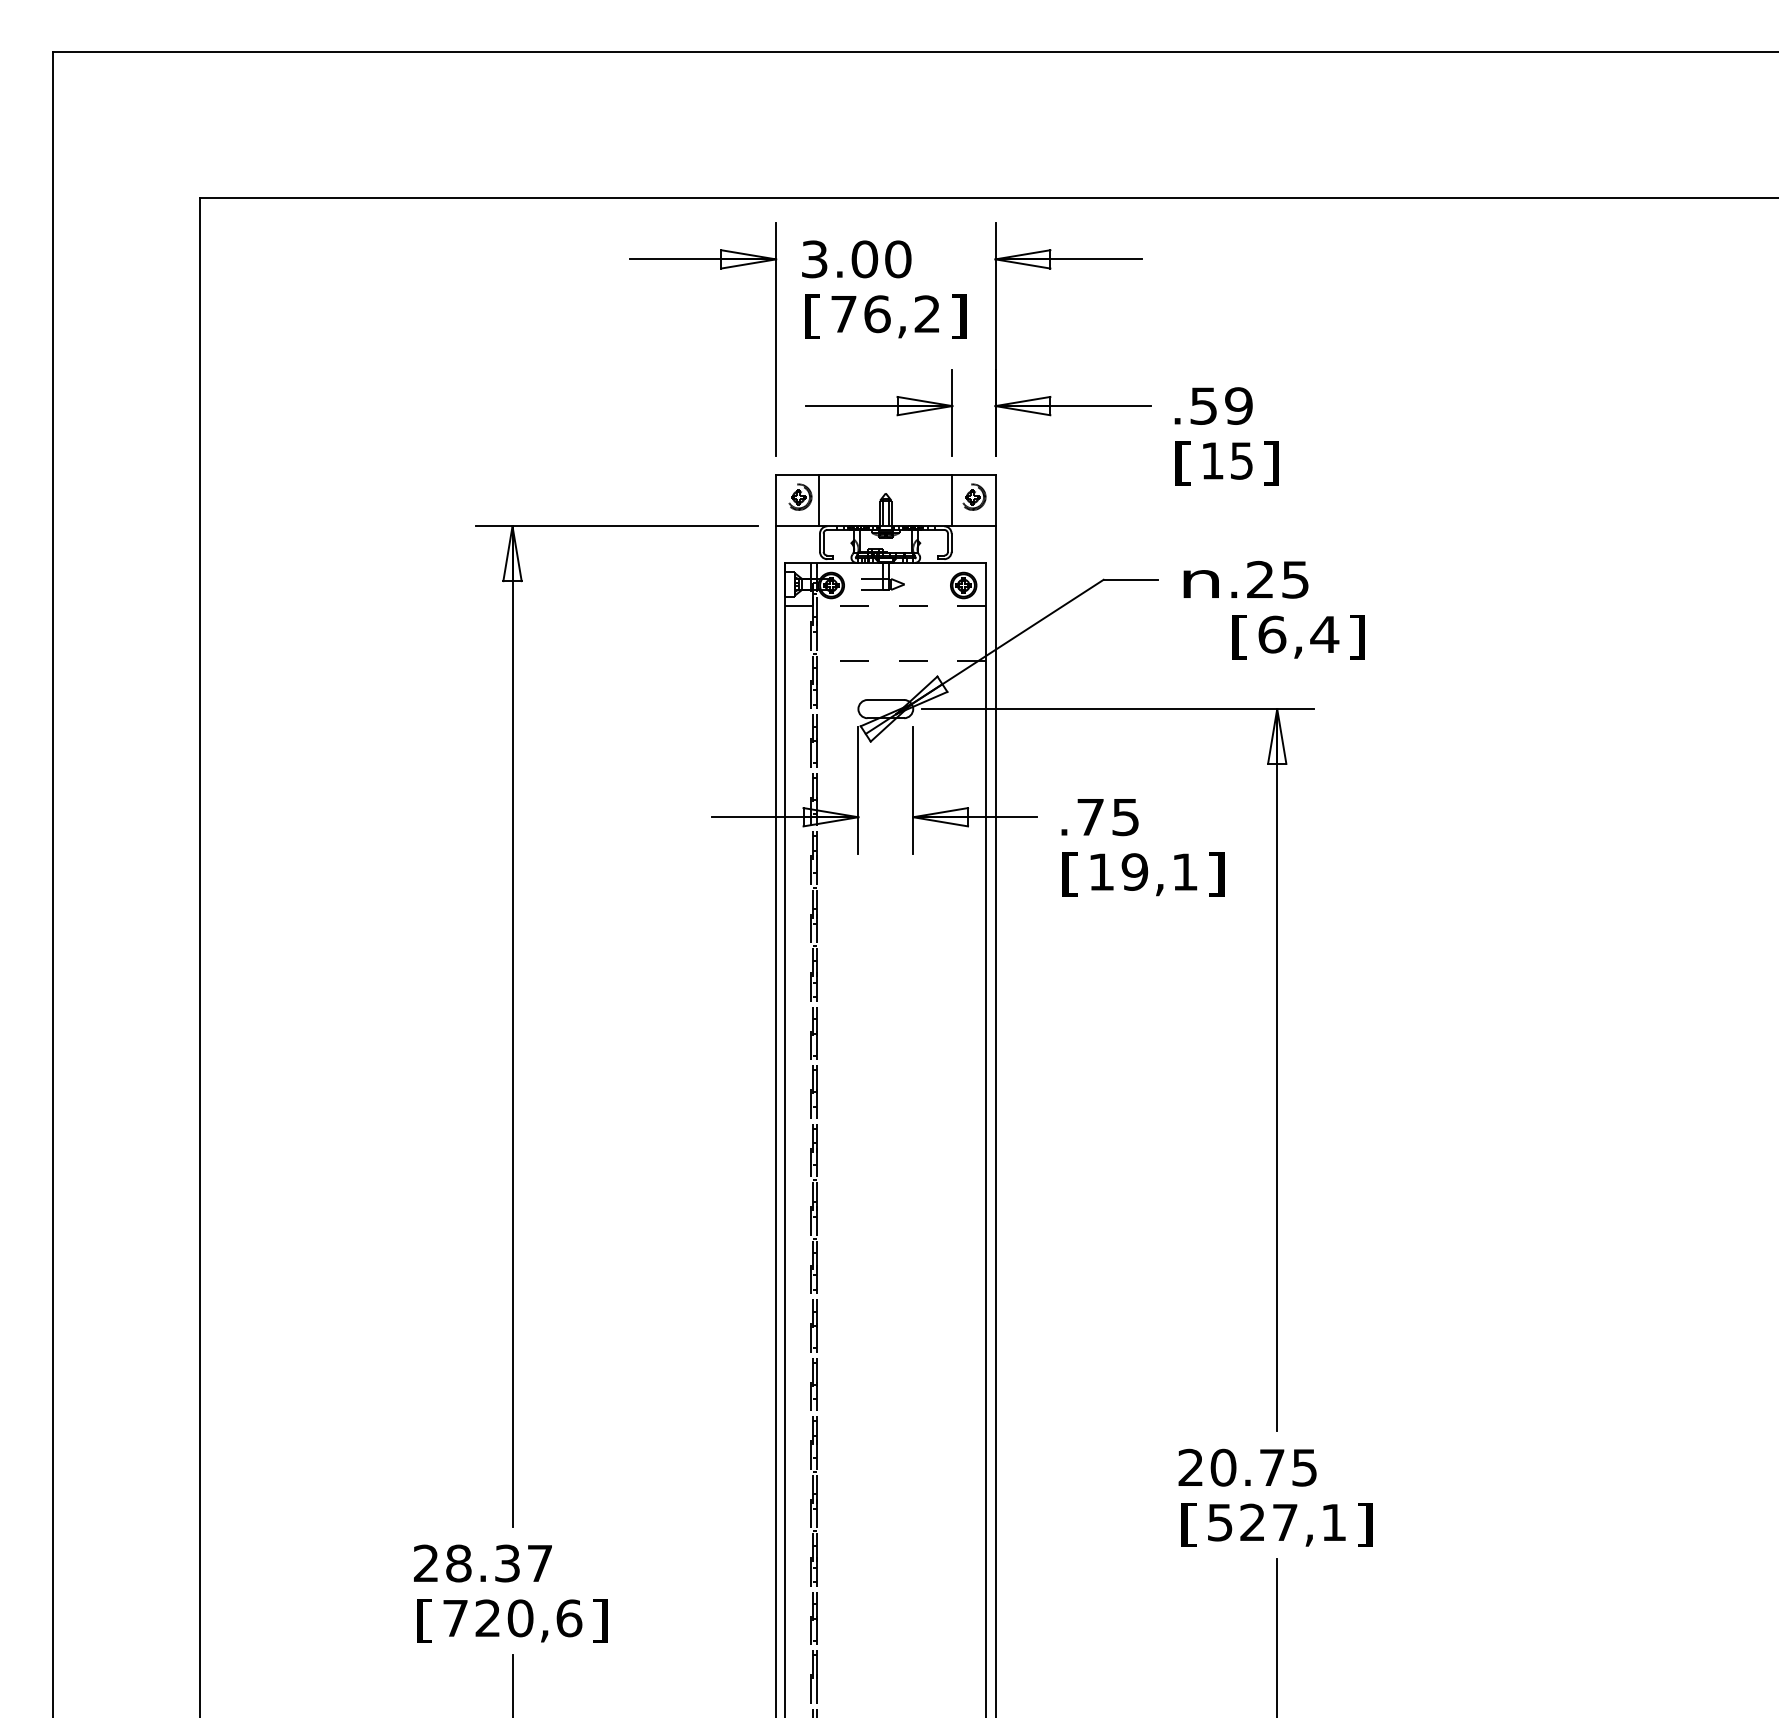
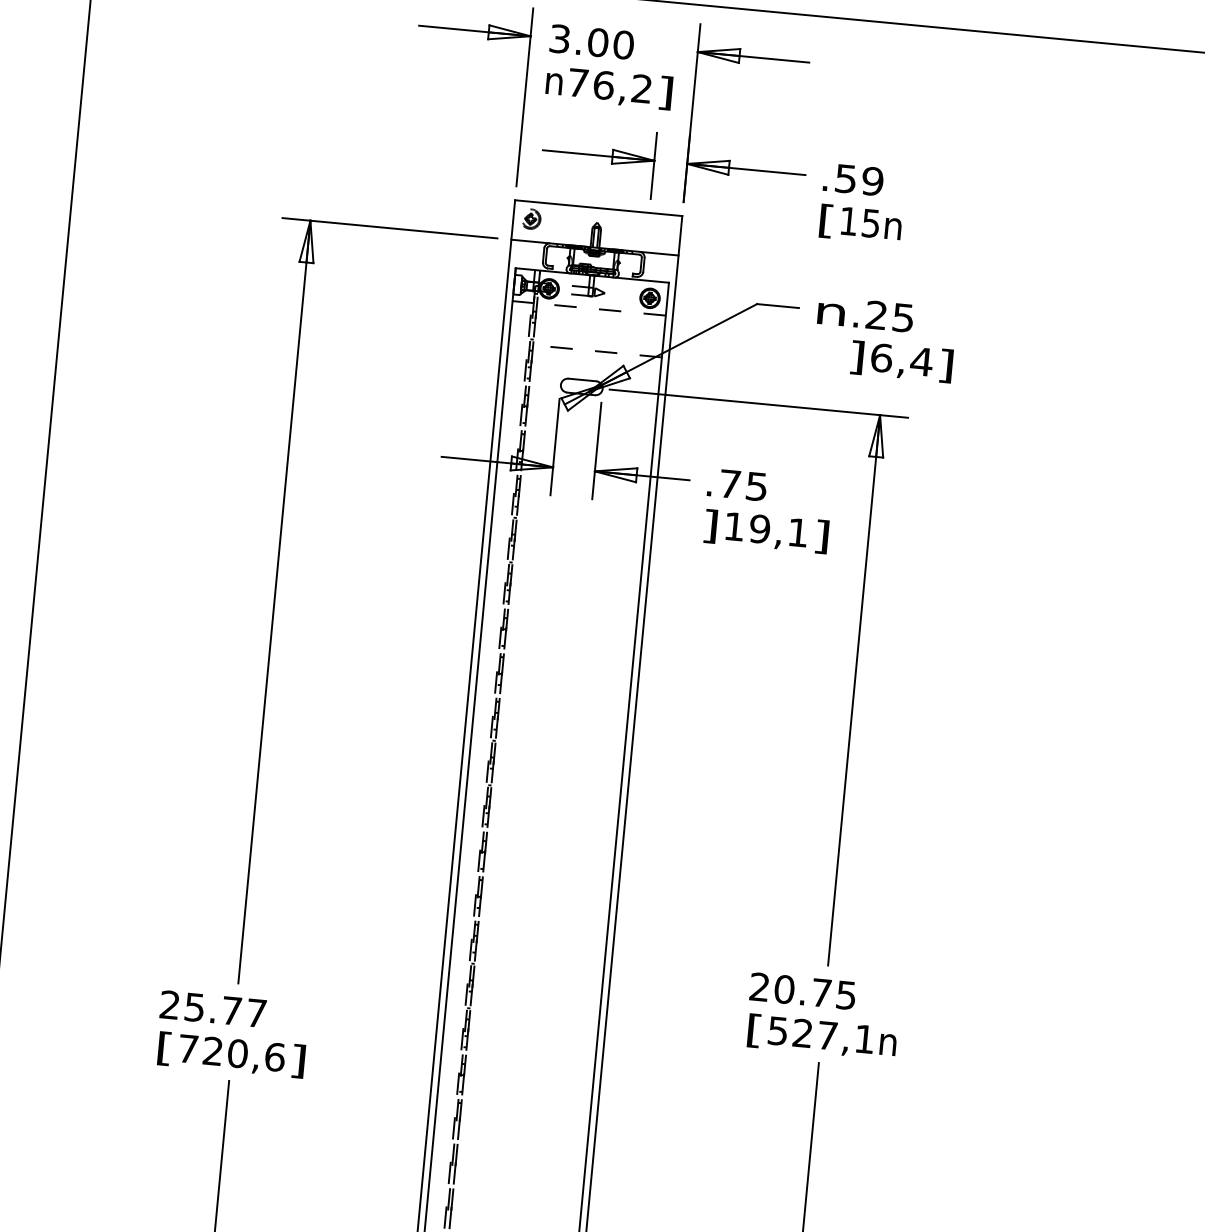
text: (812, 316) -> (554, 82), [ -> n
text: (1270, 463) -> (892, 227), ] -> n
part: (974, 496) -> (664, 231), removed
line: (819, 500) -> (546, 223), removed
line: (952, 500) -> (647, 232), removed
text: (1239, 637) -> (856, 357), [ -> ]
text: (1070, 874) -> (710, 526), [ -> ]
text: (1364, 1524) -> (887, 1042), ] -> n
text: (482, 1563) -> (212, 1009), 28.37 -> 25.77

